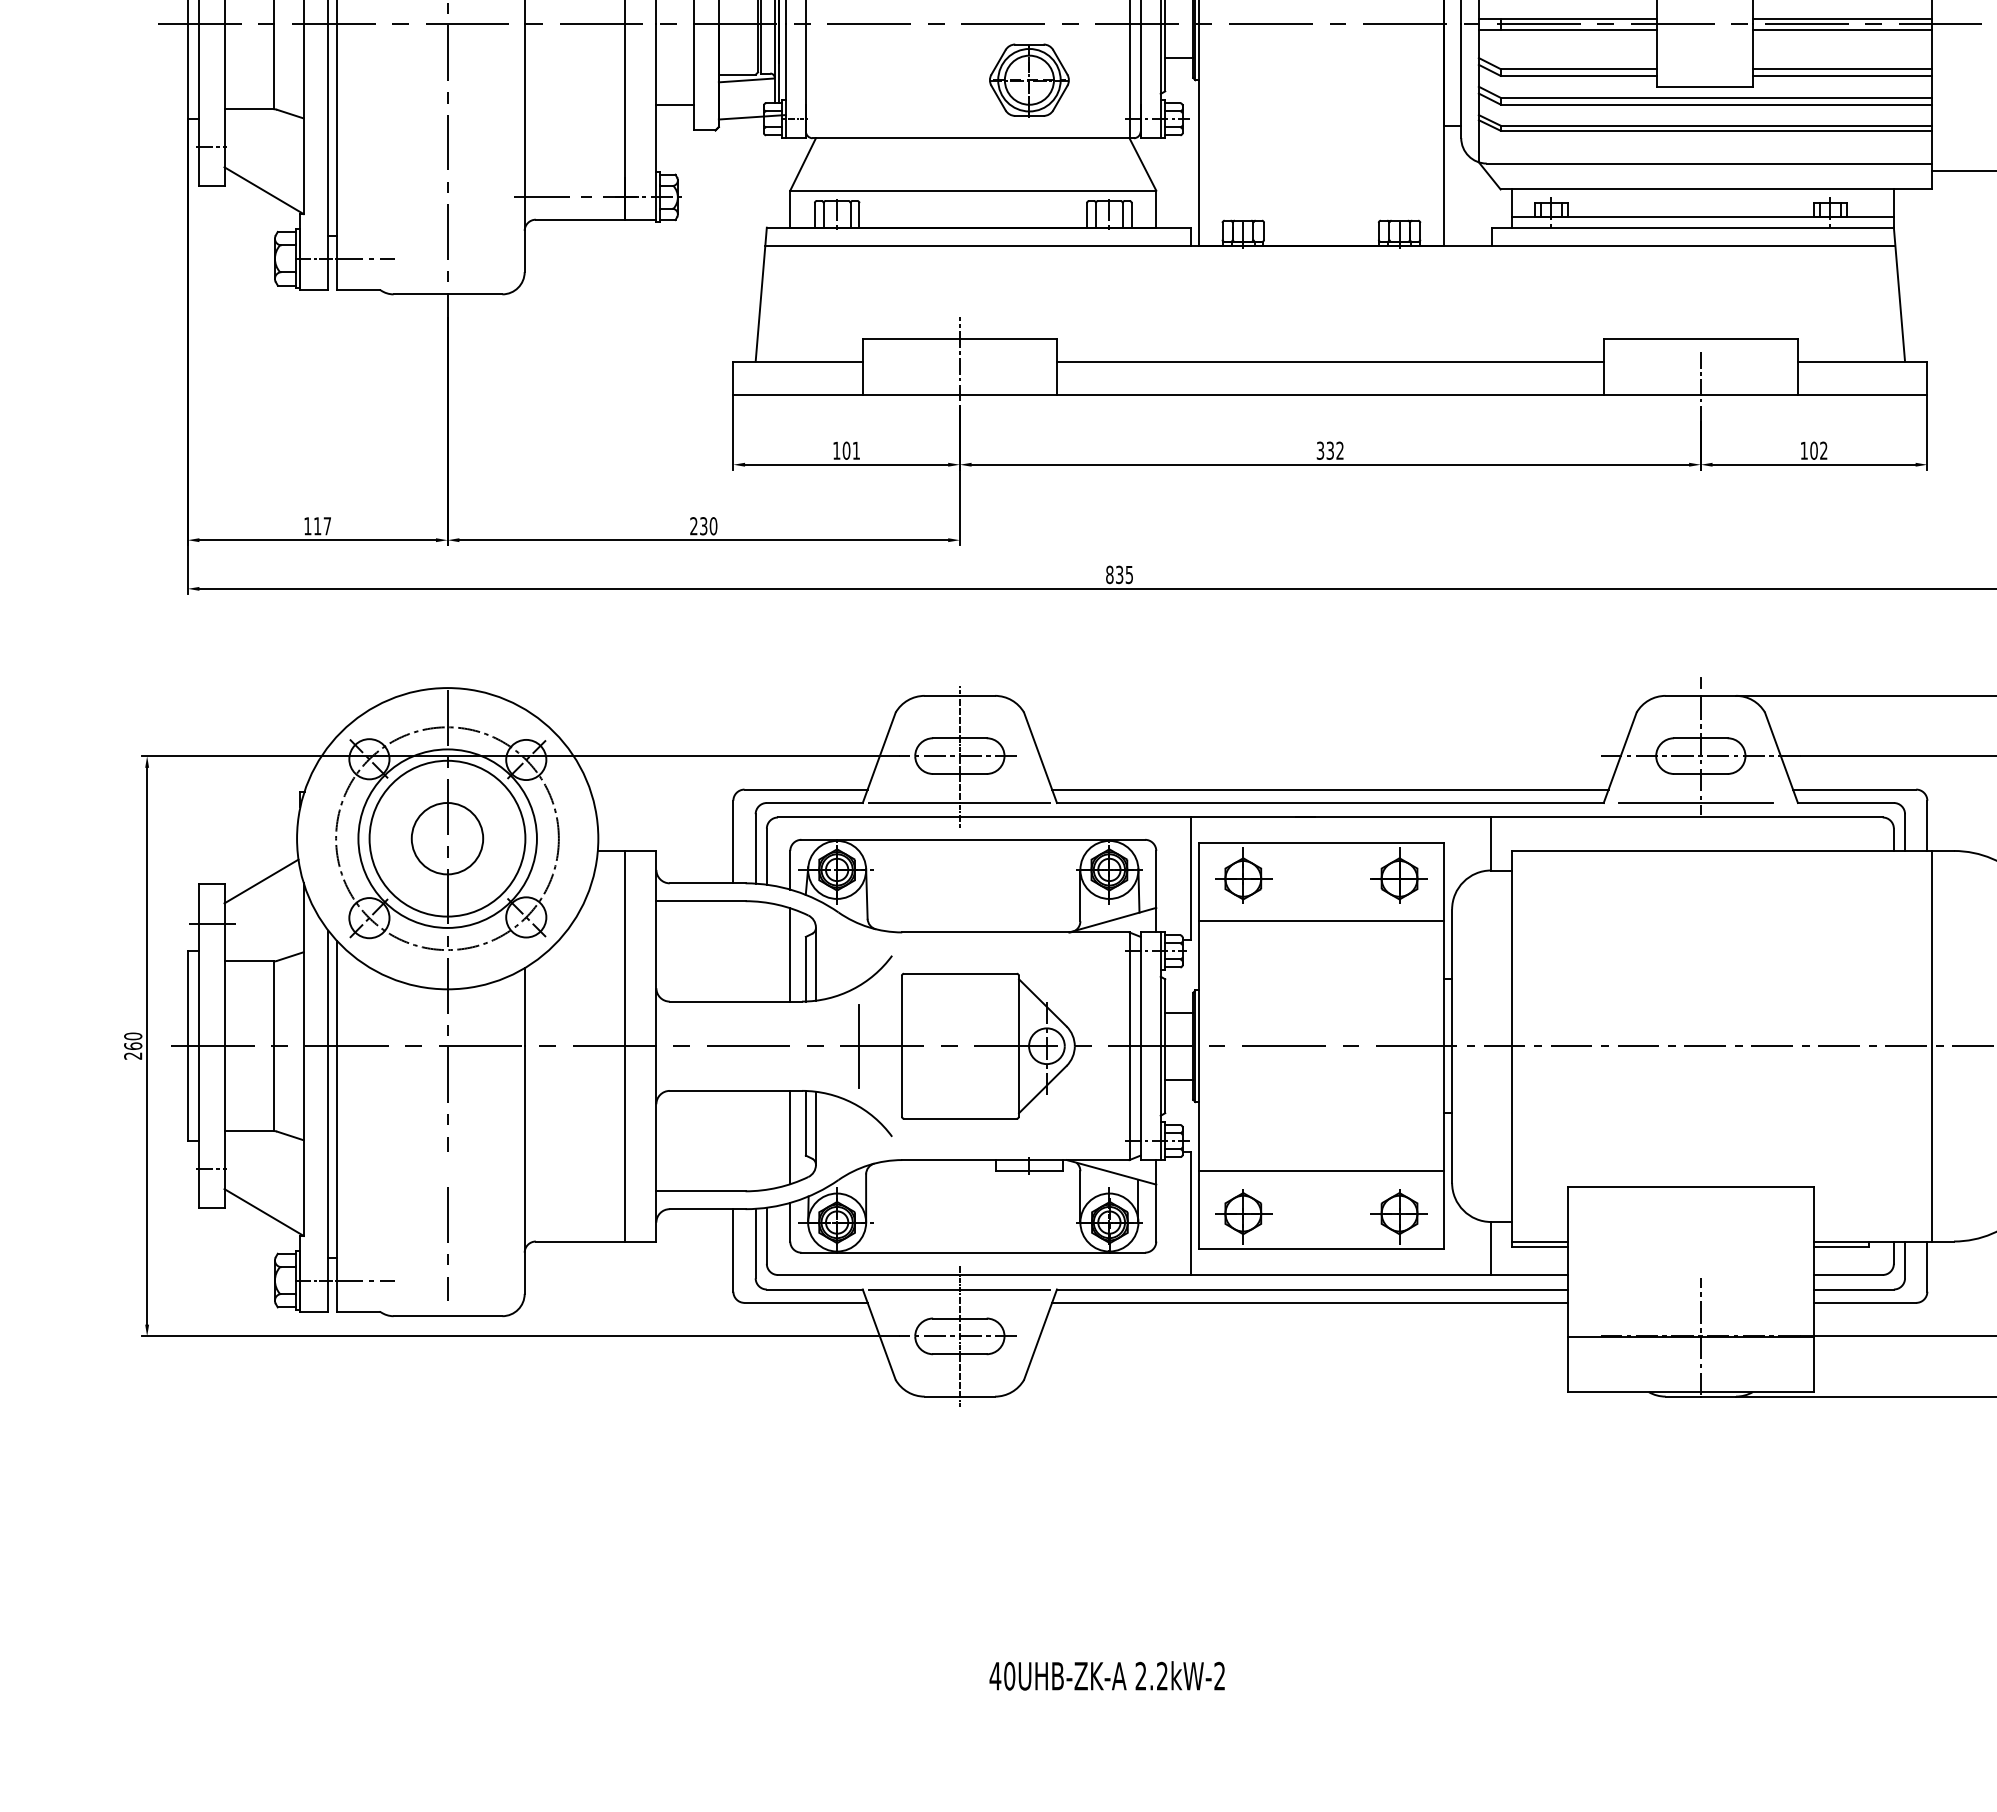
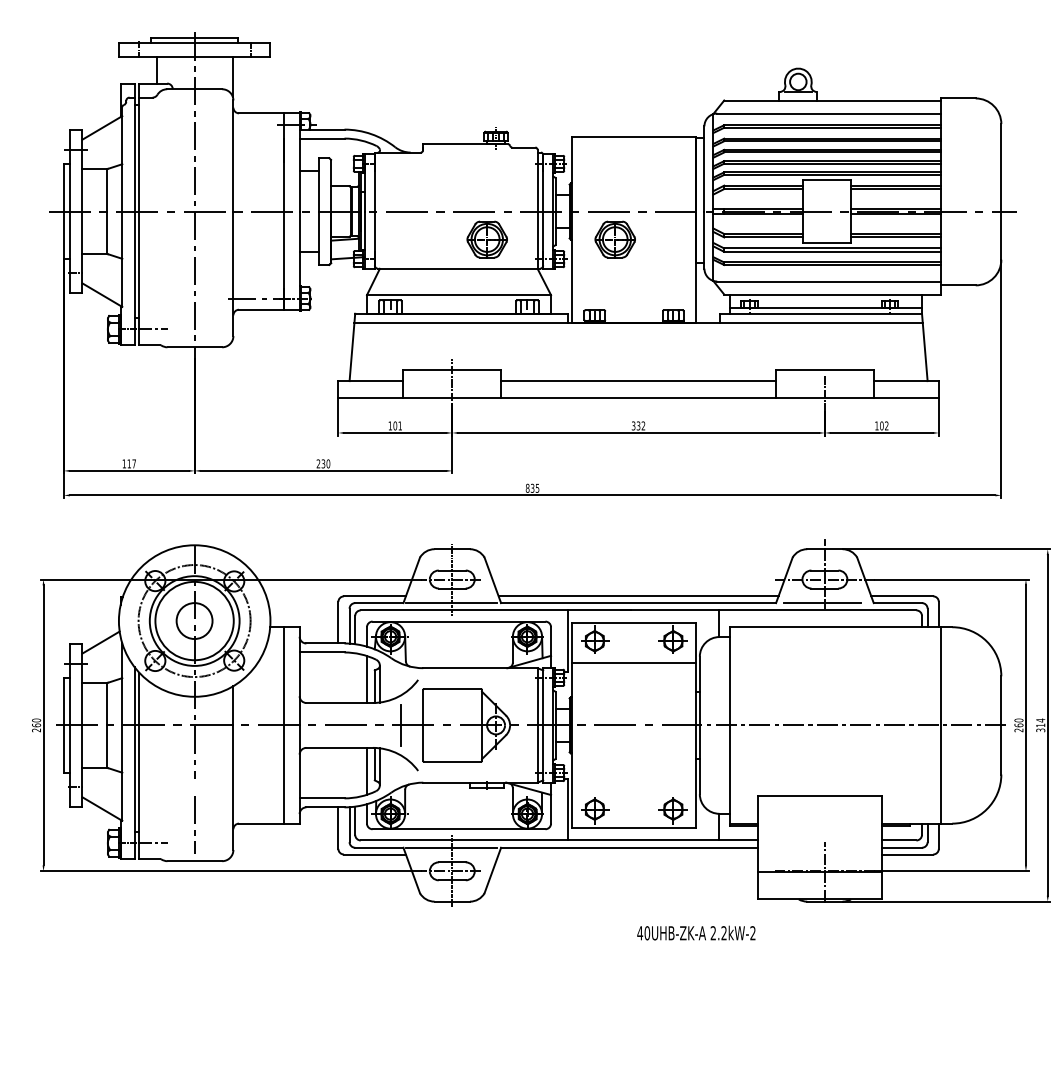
part: (1282, 80) -> (614, 239), added
line: (1320, 1171) -> (633, 788), removed
line: (1310, 1302) -> (628, 854), removed
text: (1107, 1674) -> (696, 932), moved

